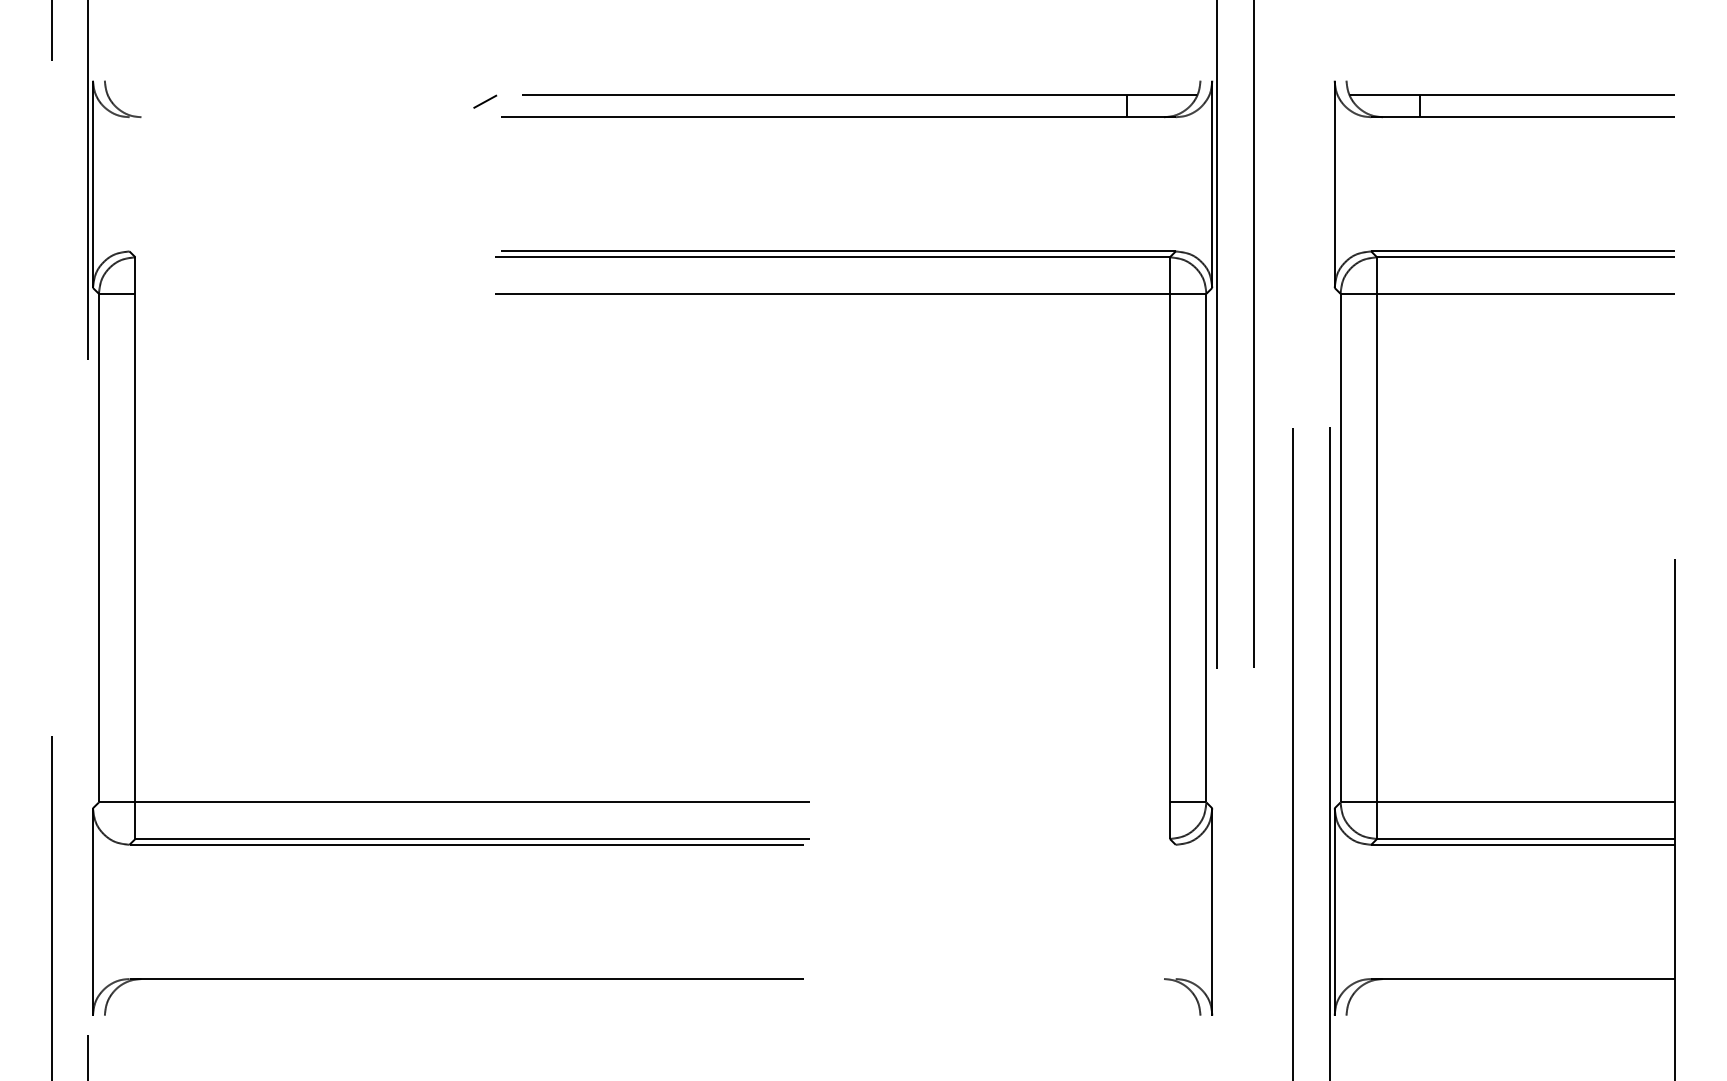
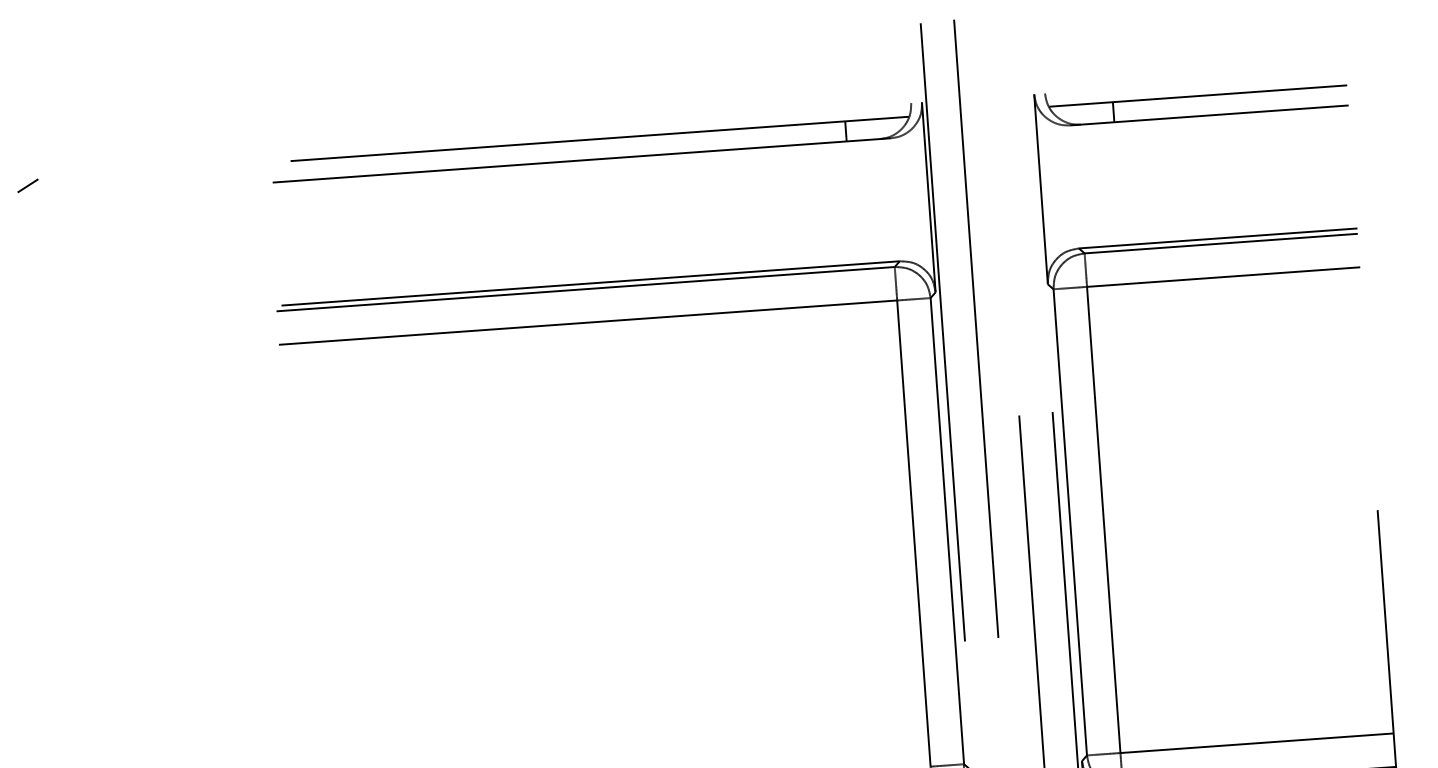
line: (485, 101) -> (28, 185), moved

